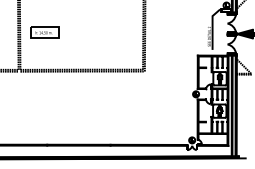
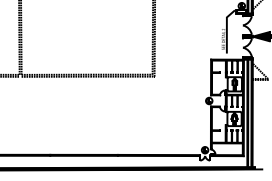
part: (44, 32) -> (47, 34), removed

